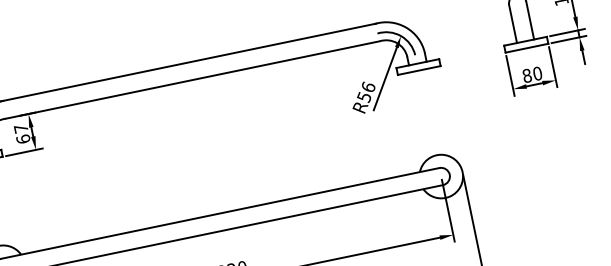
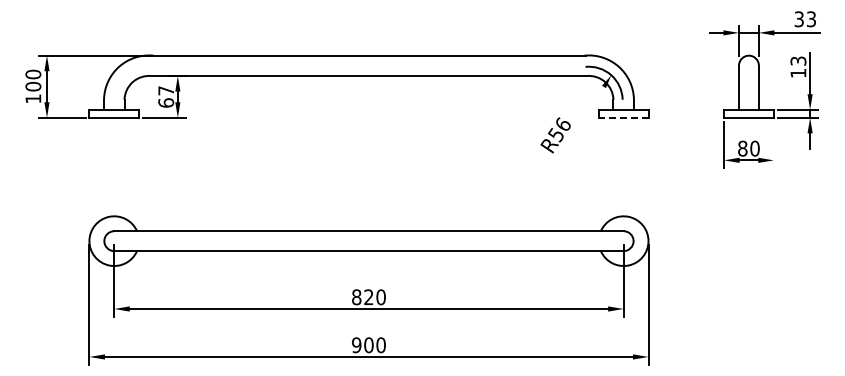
line: (552, 66) -> (773, 144), removed
line: (419, 70) -> (623, 117), solid -> dashed
line: (386, 76) -> (585, 116), removed

